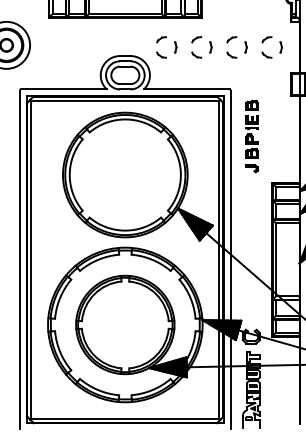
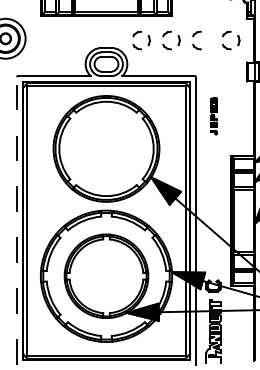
part: (245, 47) -> (208, 40), removed
part: (251, 136) -> (213, 116), size x0.6
line: (19, 259) -> (16, 220), solid -> dashed

